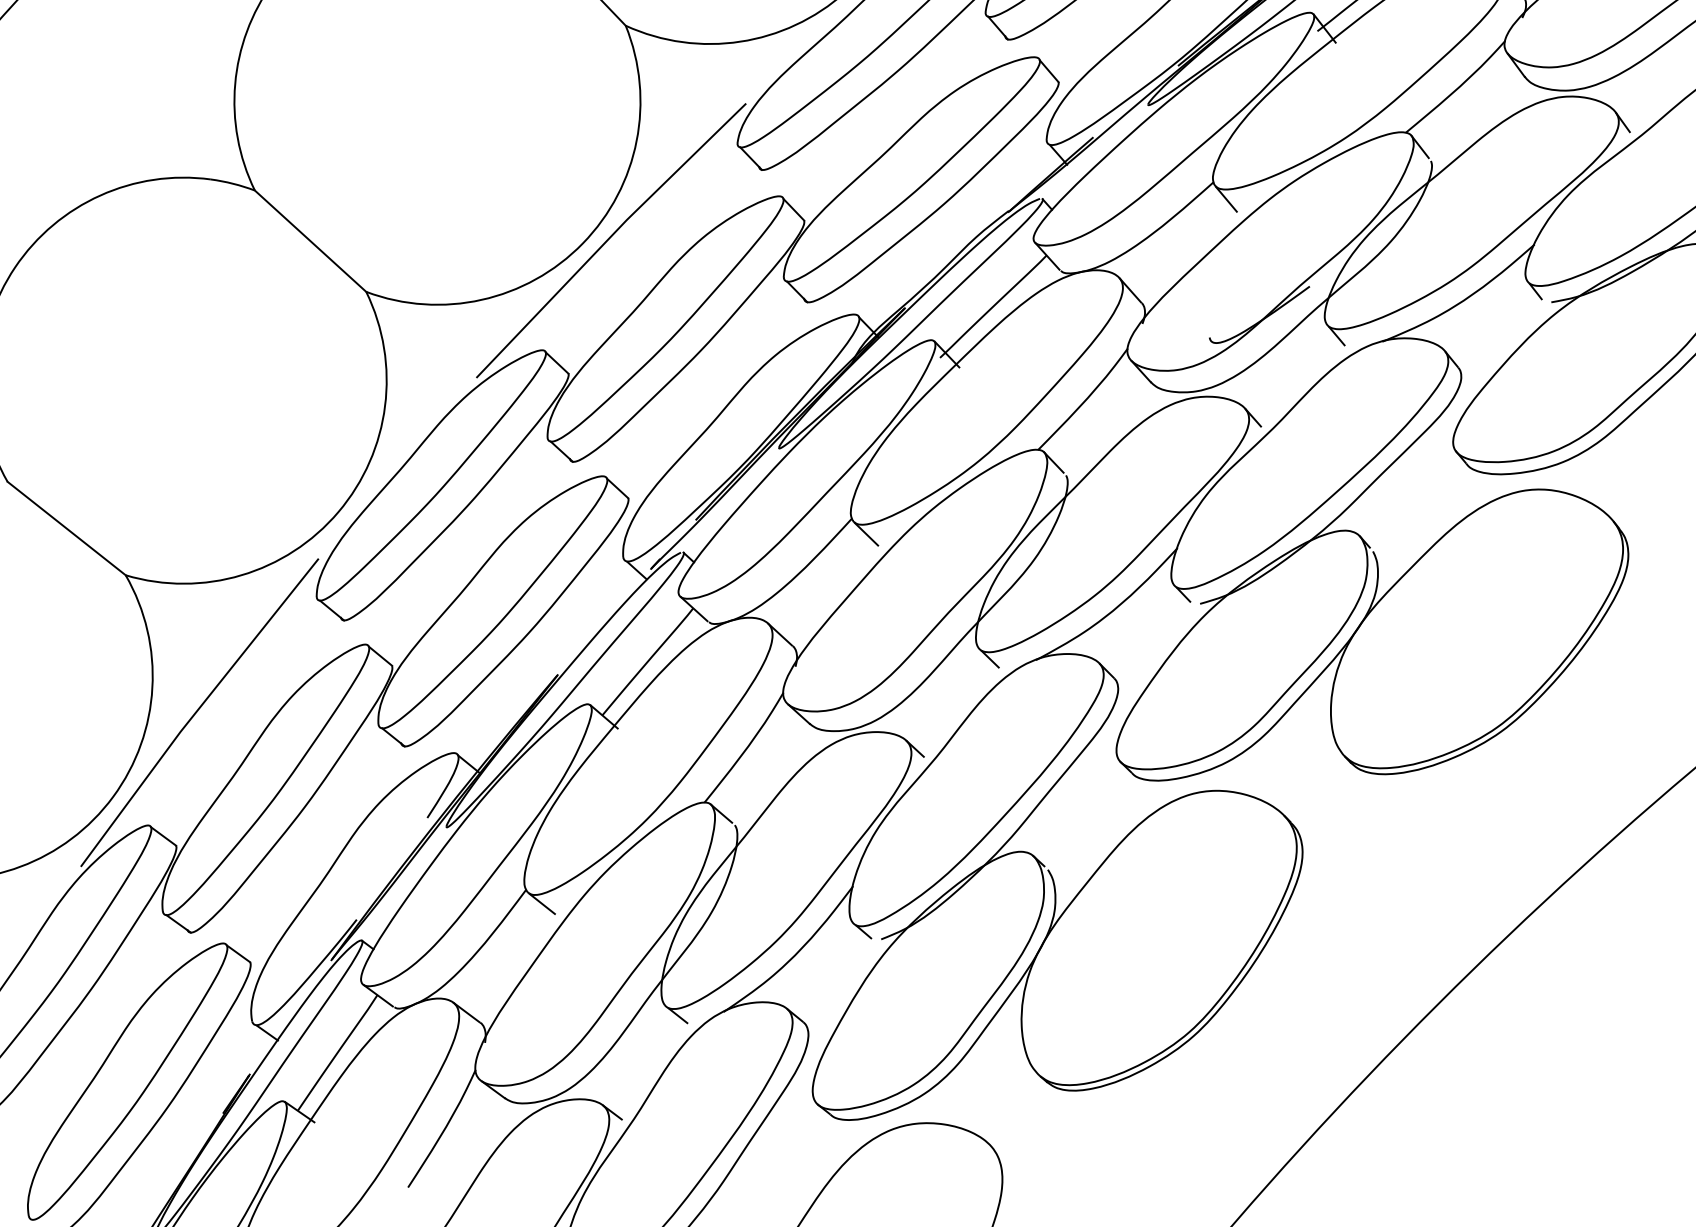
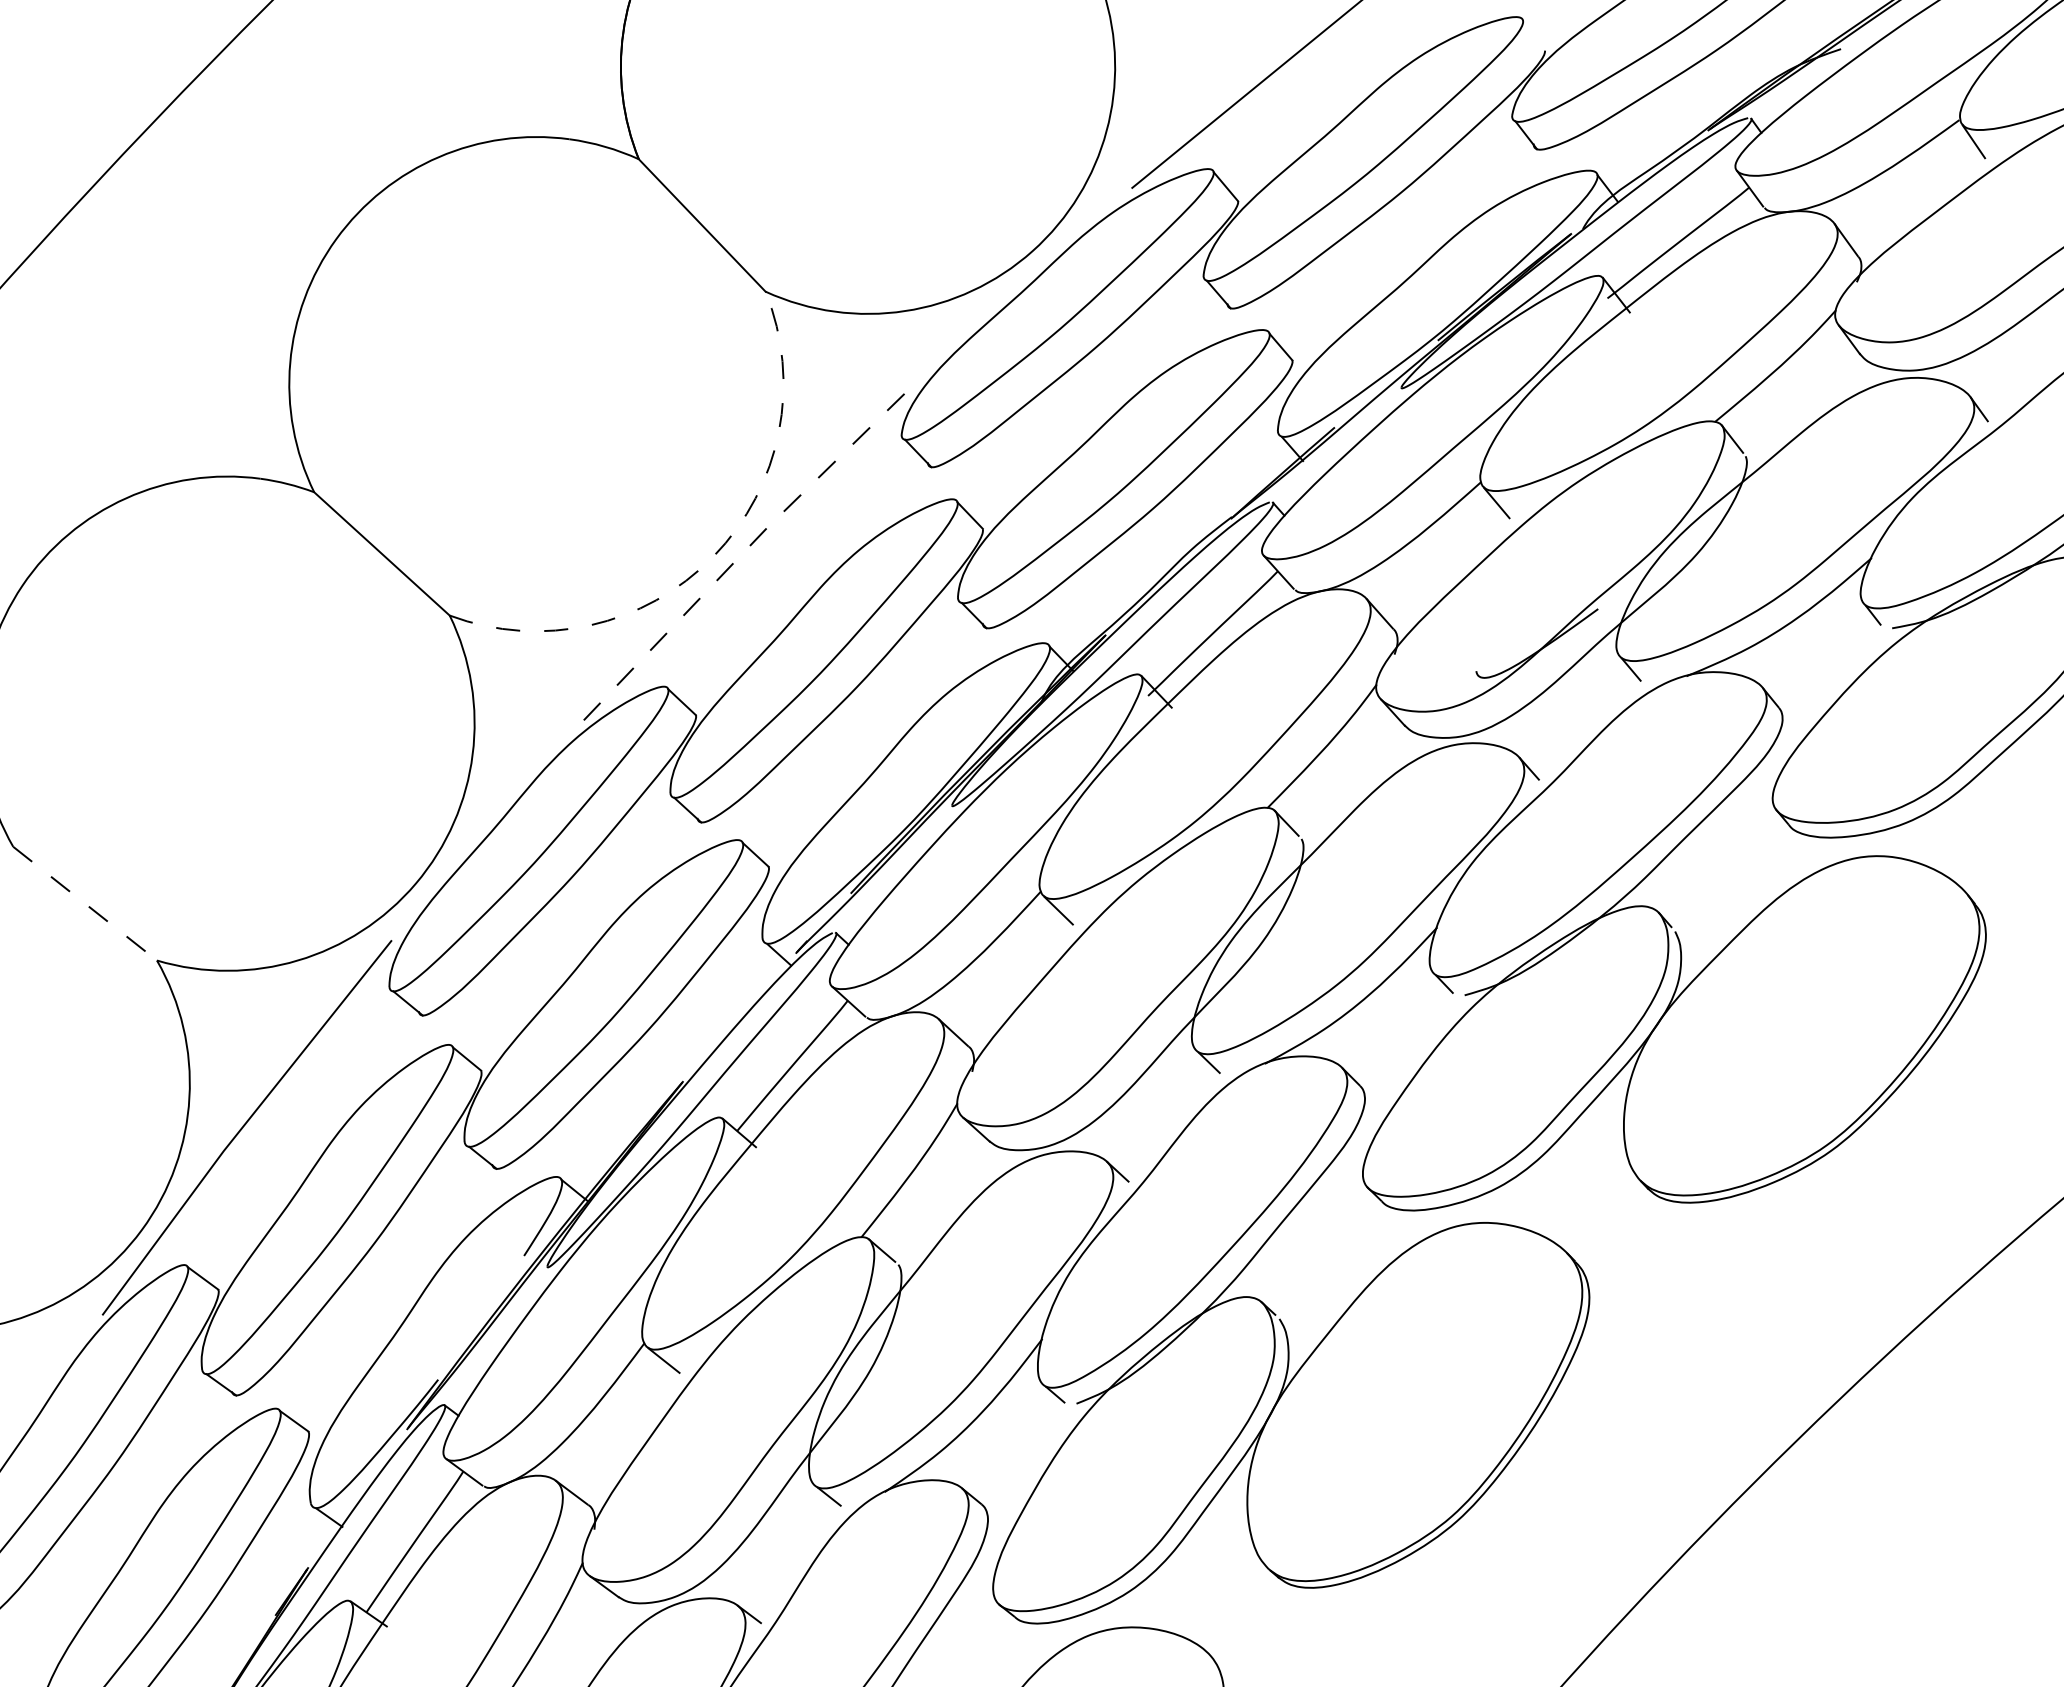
line: (609, 238) -> (745, 550), solid -> dashed
arc: (582, 243) -> (713, 556), solid -> dashed
line: (66, 528) -> (85, 903), solid -> dashed

